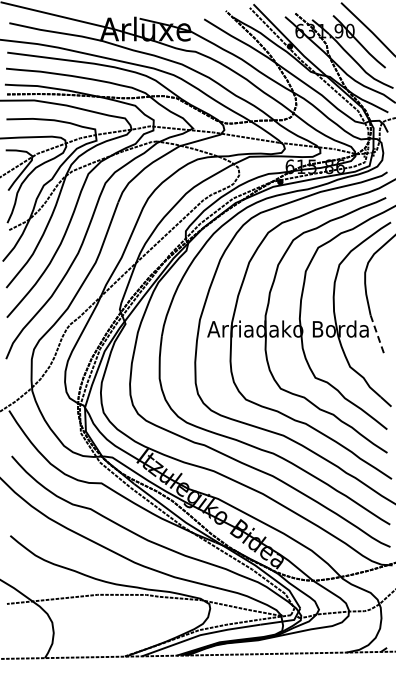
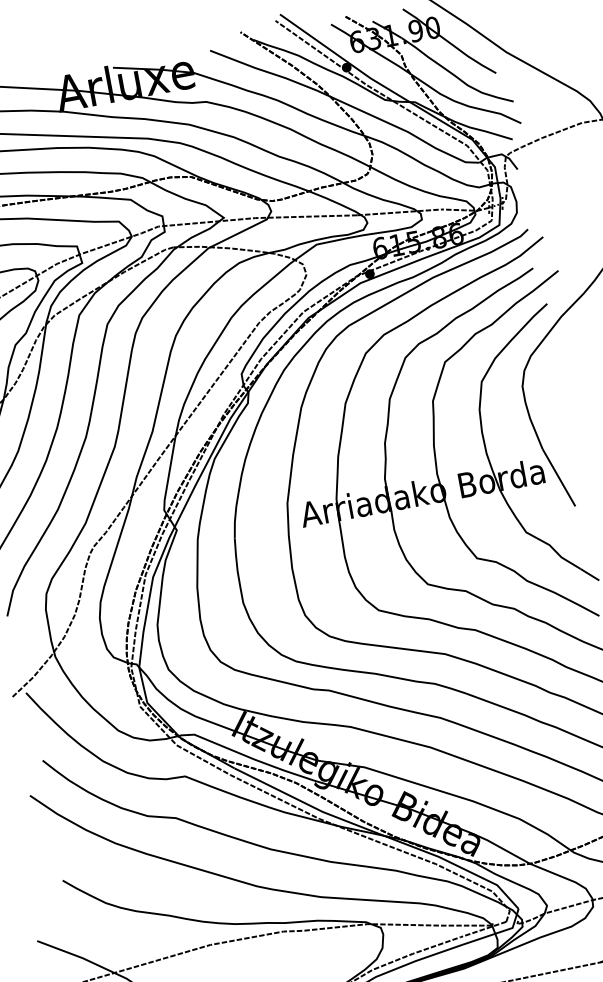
line: (377, 335) -> (558, 477), dashed -> solid

